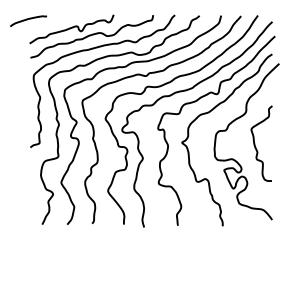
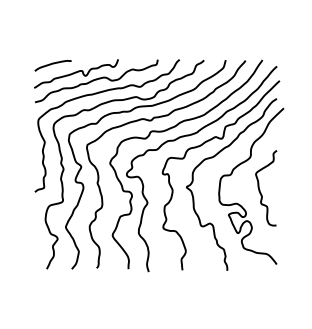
curve: (27, 19) -> (52, 64), moved

